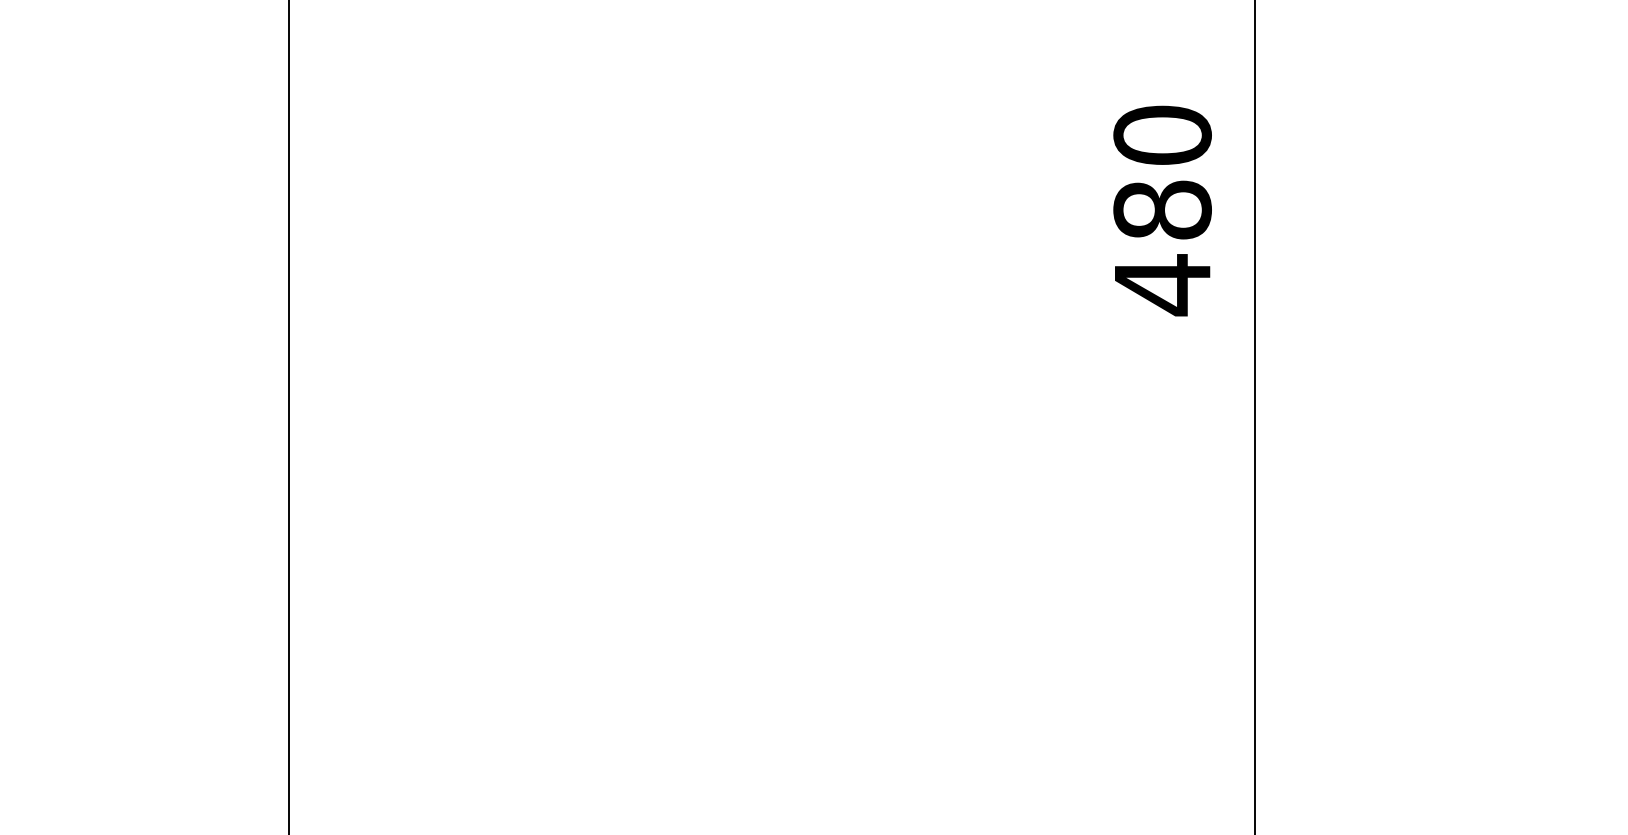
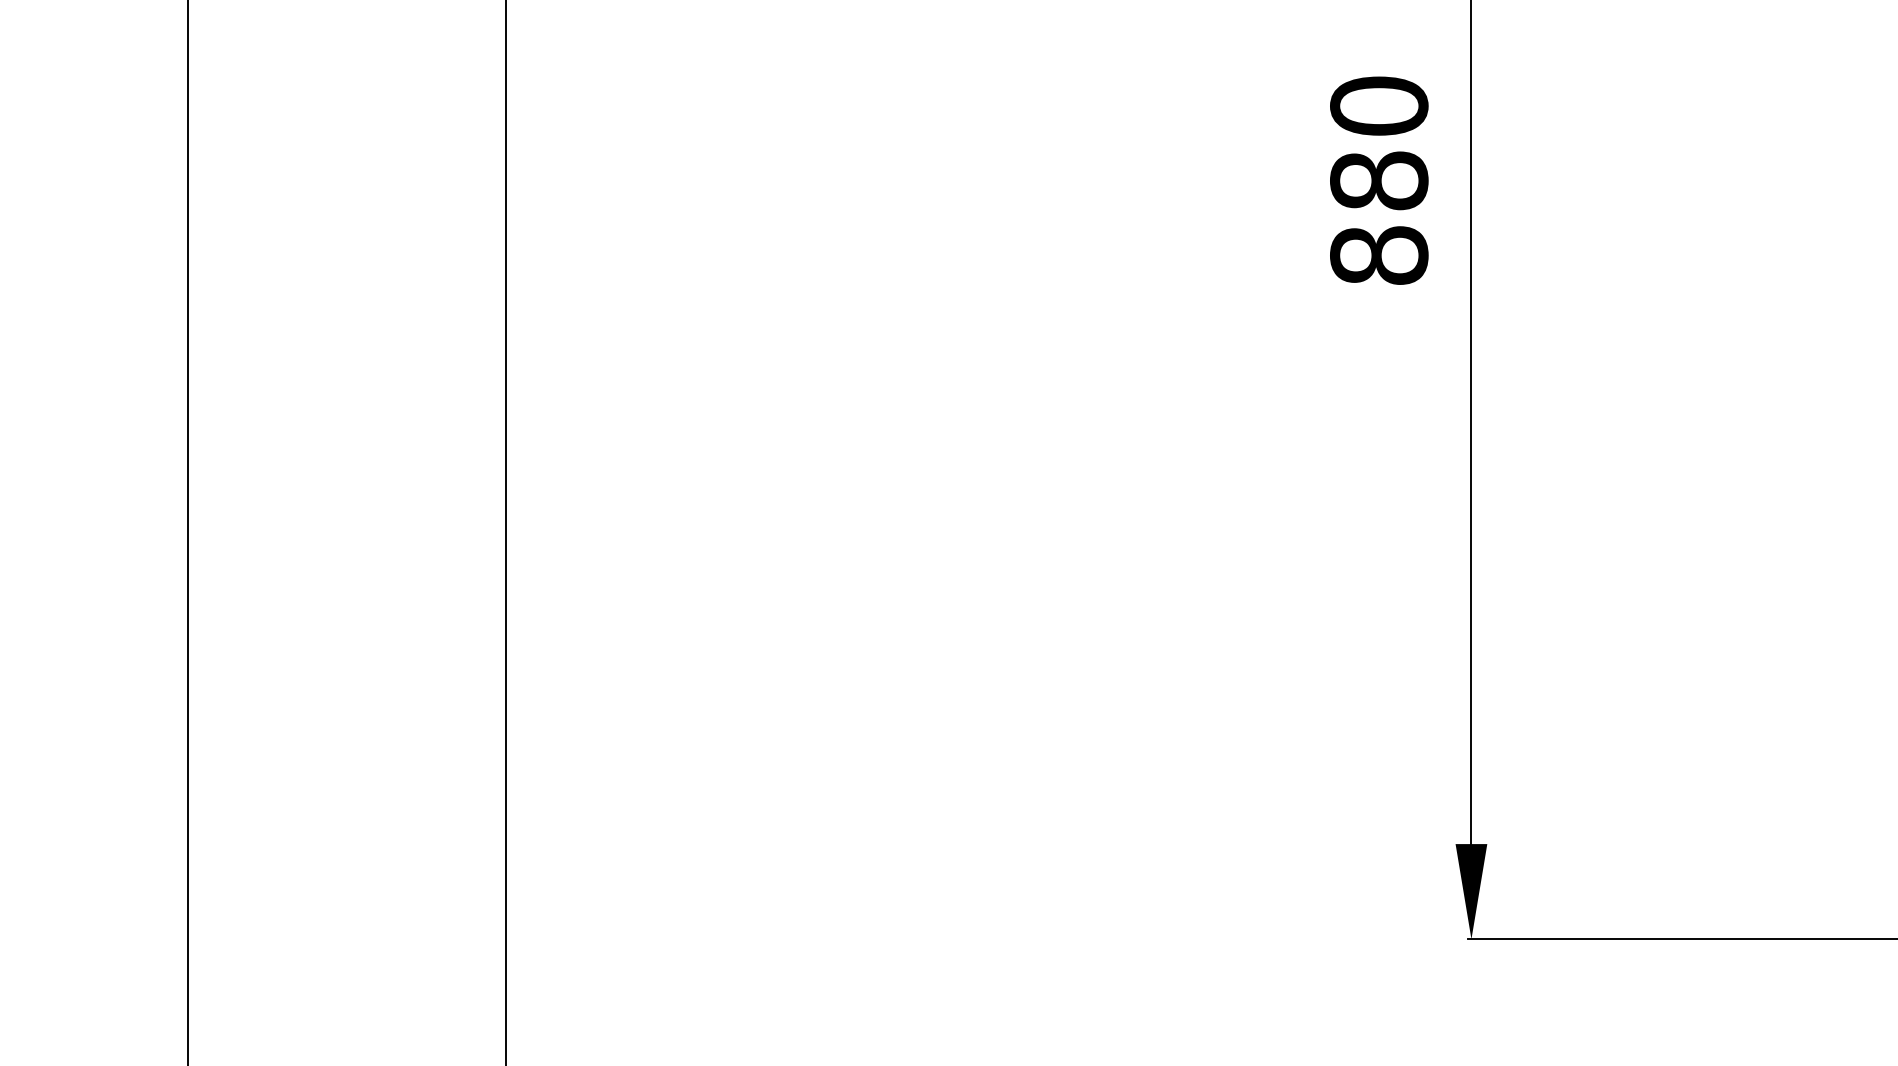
text: (1162, 284) -> (1379, 255), 480 -> 880

